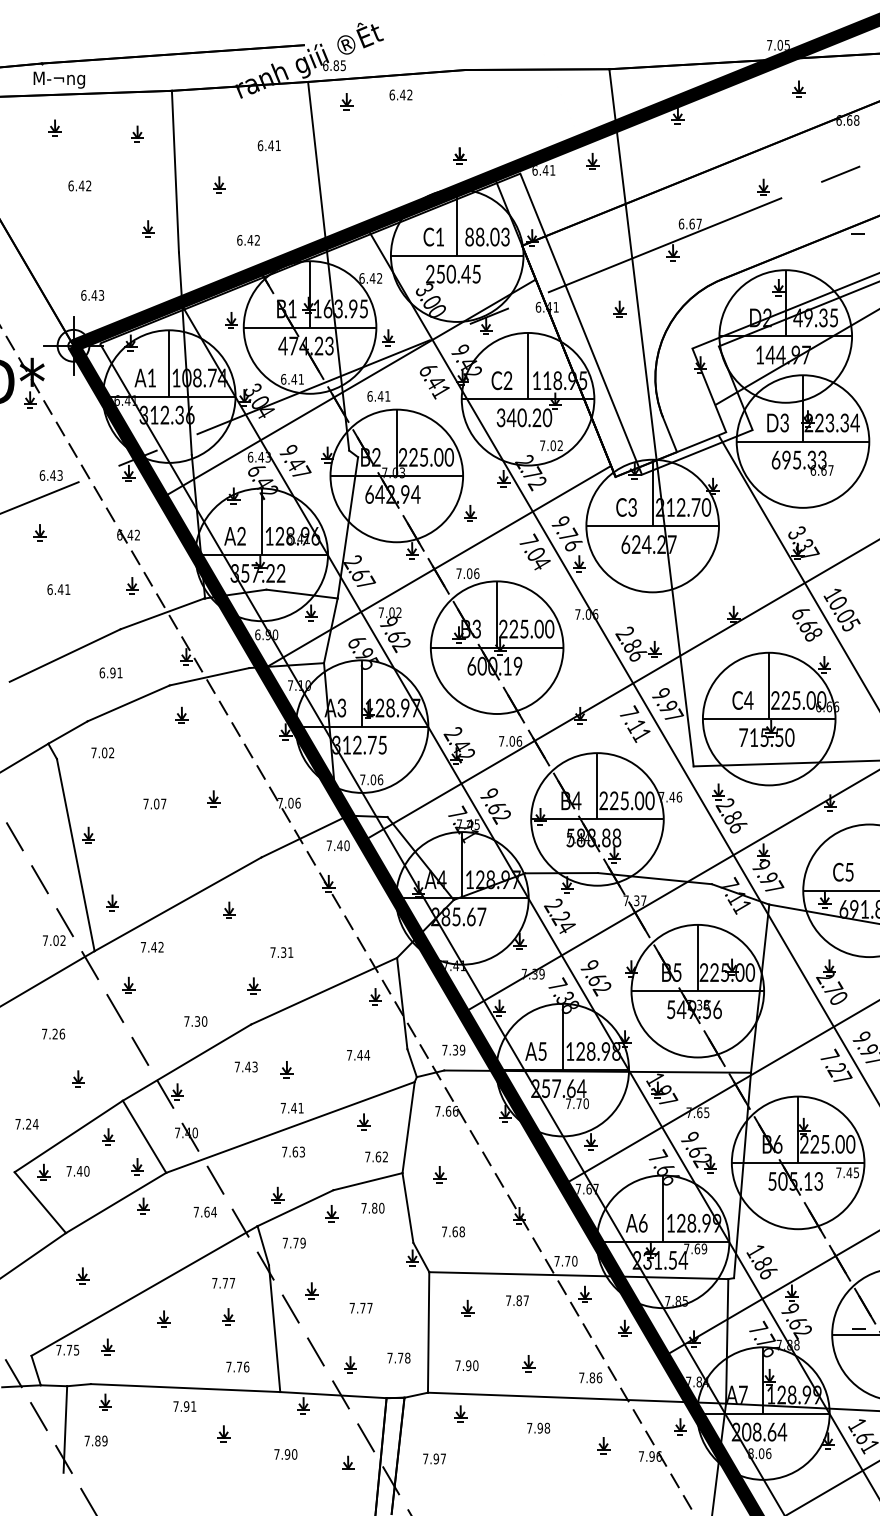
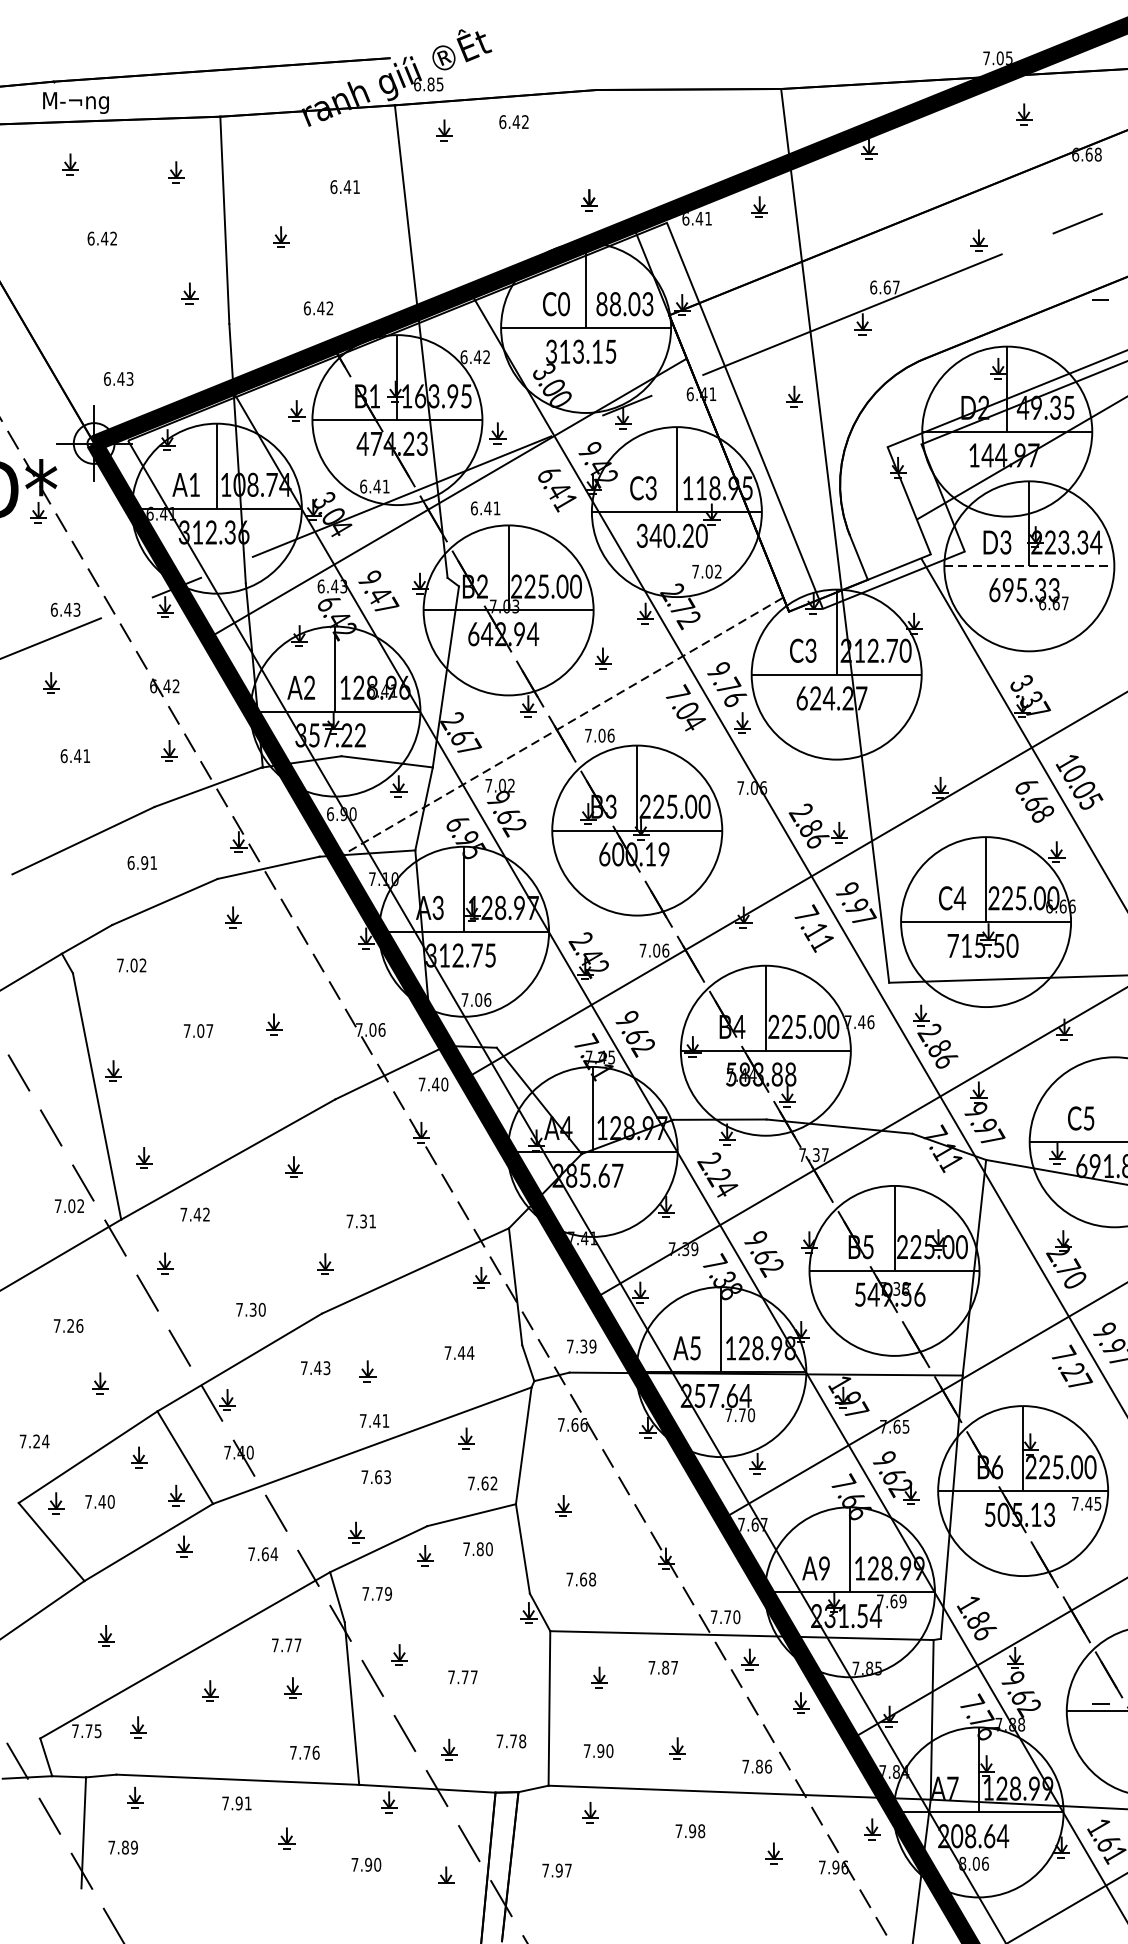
text: (439, 236) -> (563, 303), C1 -> C0
text: (448, 274) -> (574, 352), 250.45 -> 313.15
text: (507, 383) -> (650, 491), C2 -> C3
line: (803, 441) -> (1030, 566), solid -> dashed
line: (436, 567) -> (559, 727), solid -> dashed
text: (643, 1222) -> (824, 1567), A6 -> A9

